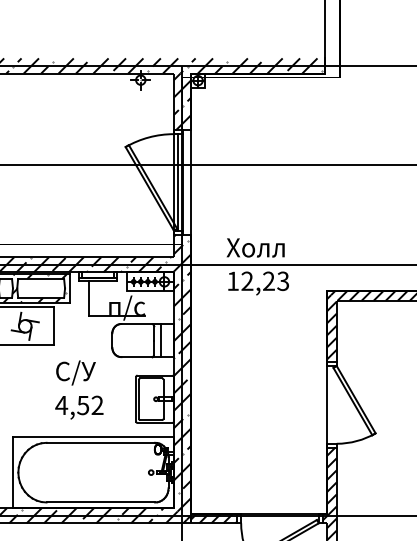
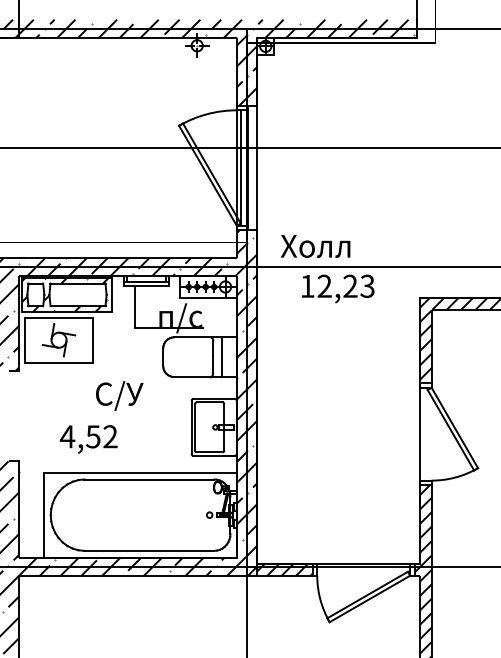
text: (255, 248) -> (315, 246), moved
text: (79, 407) -> (88, 439), moved

